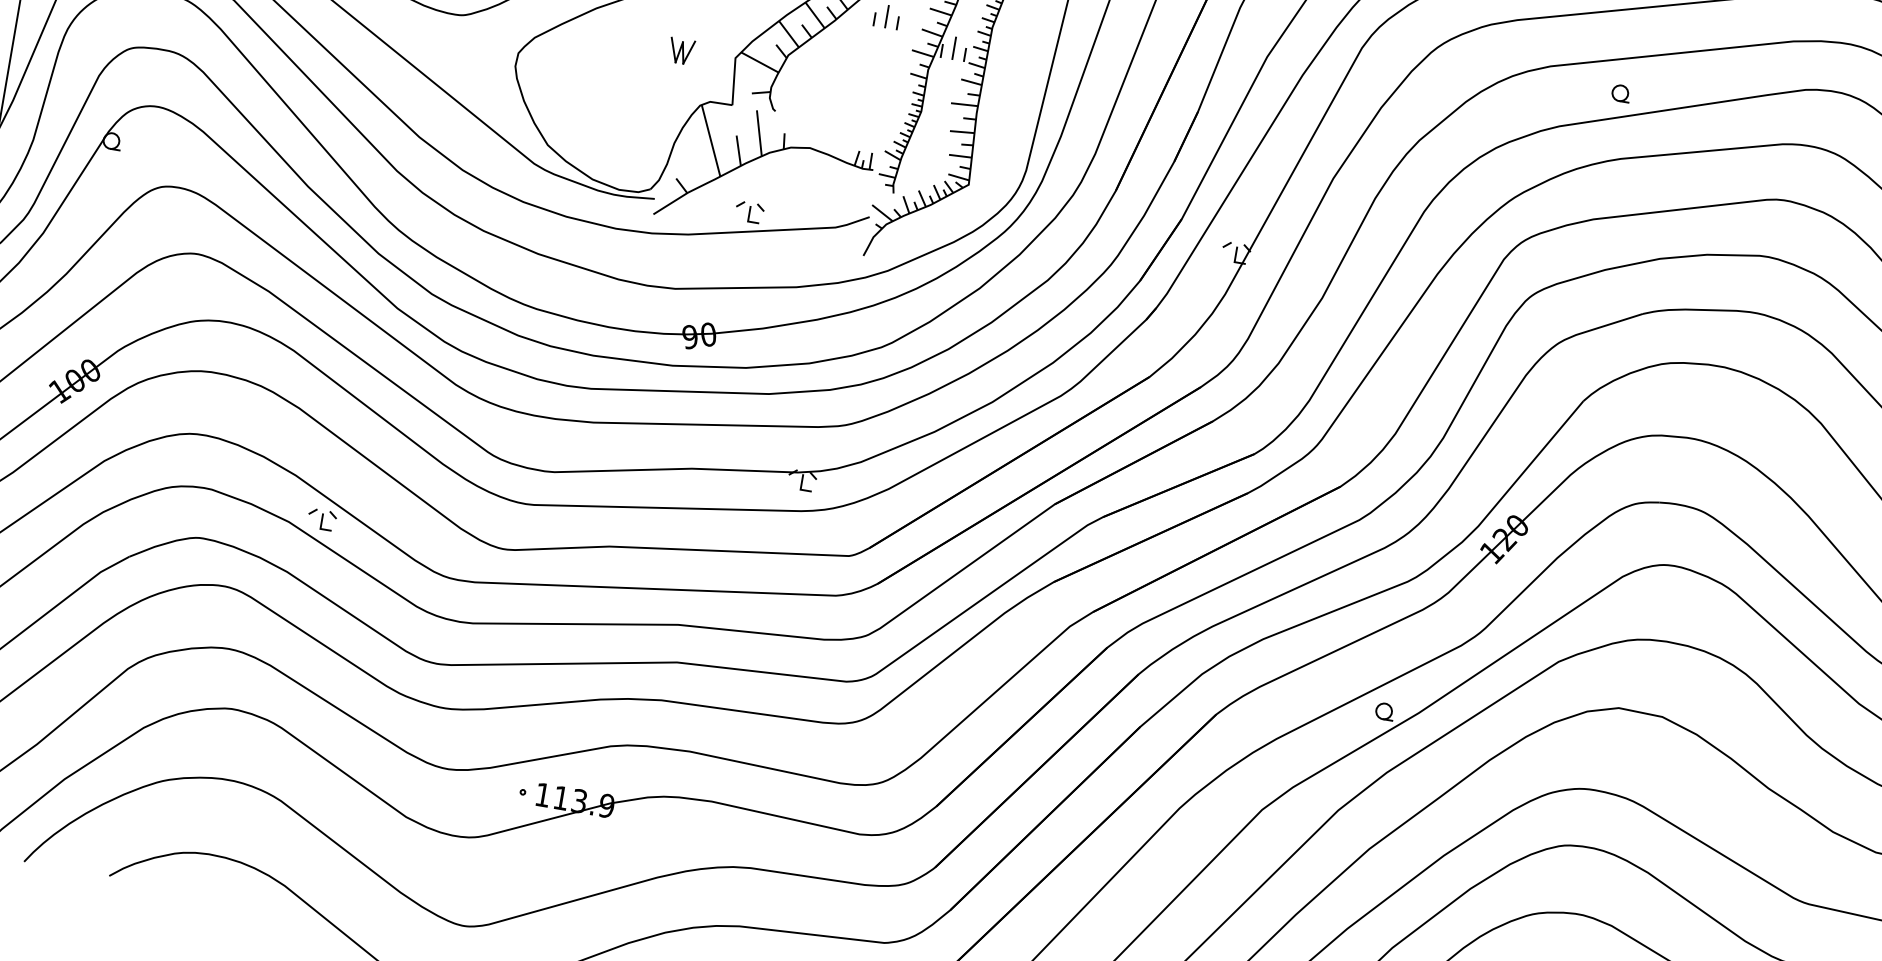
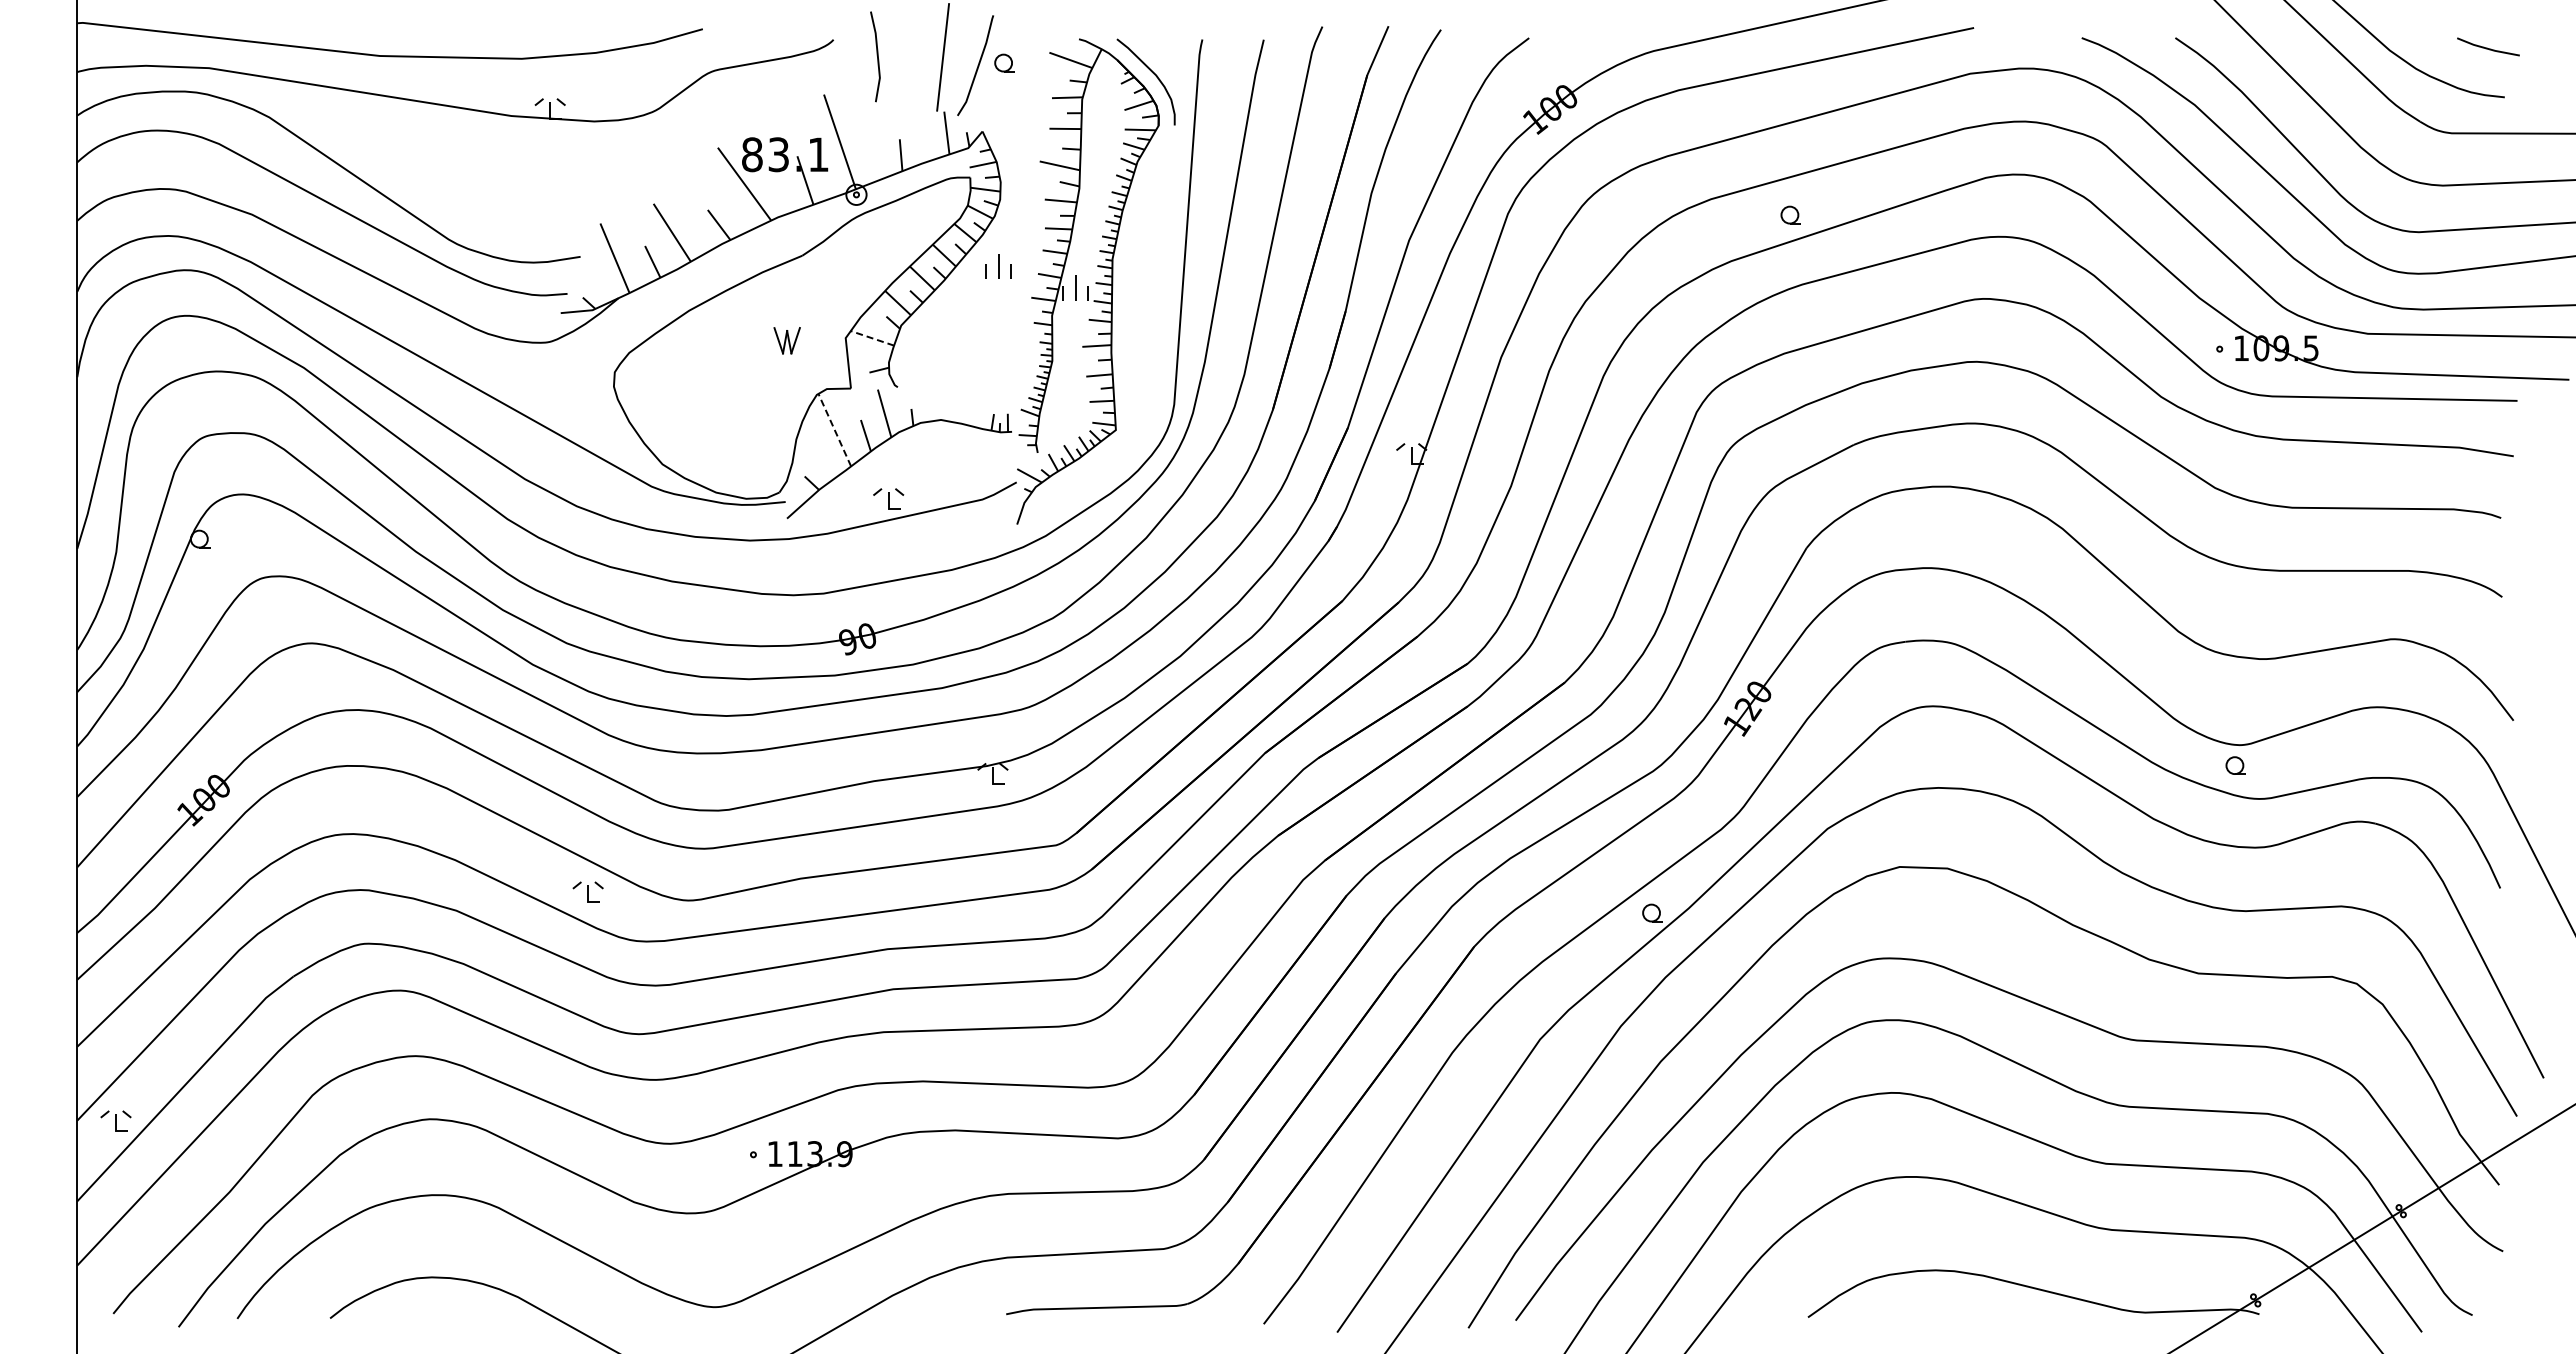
line: (759, 62) -> (872, 338), solid -> dashed
line: (710, 141) -> (834, 430), solid -> dashed
part: (321, 518) -> (587, 891), moved

